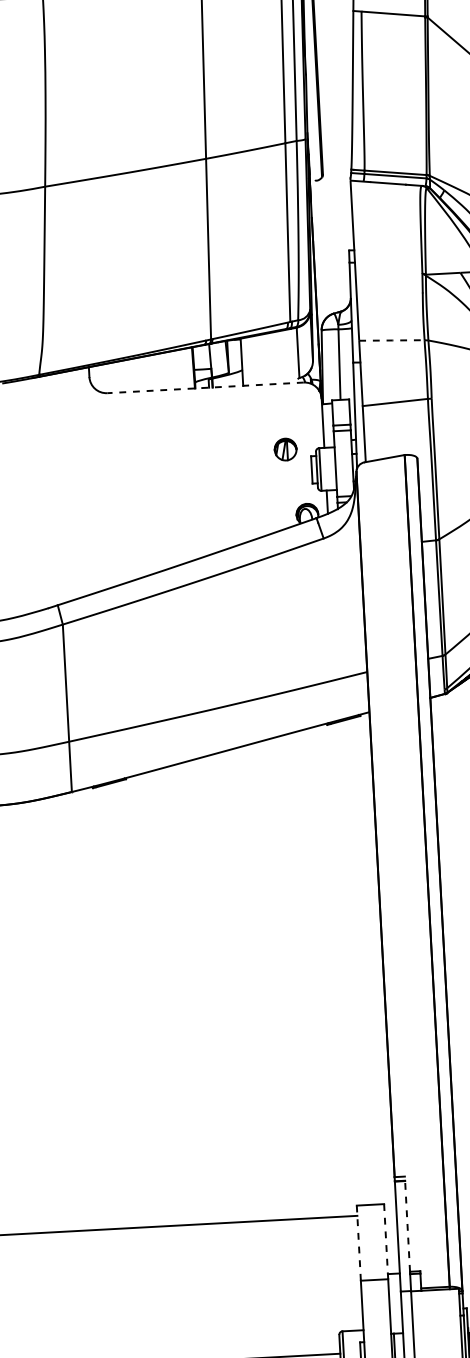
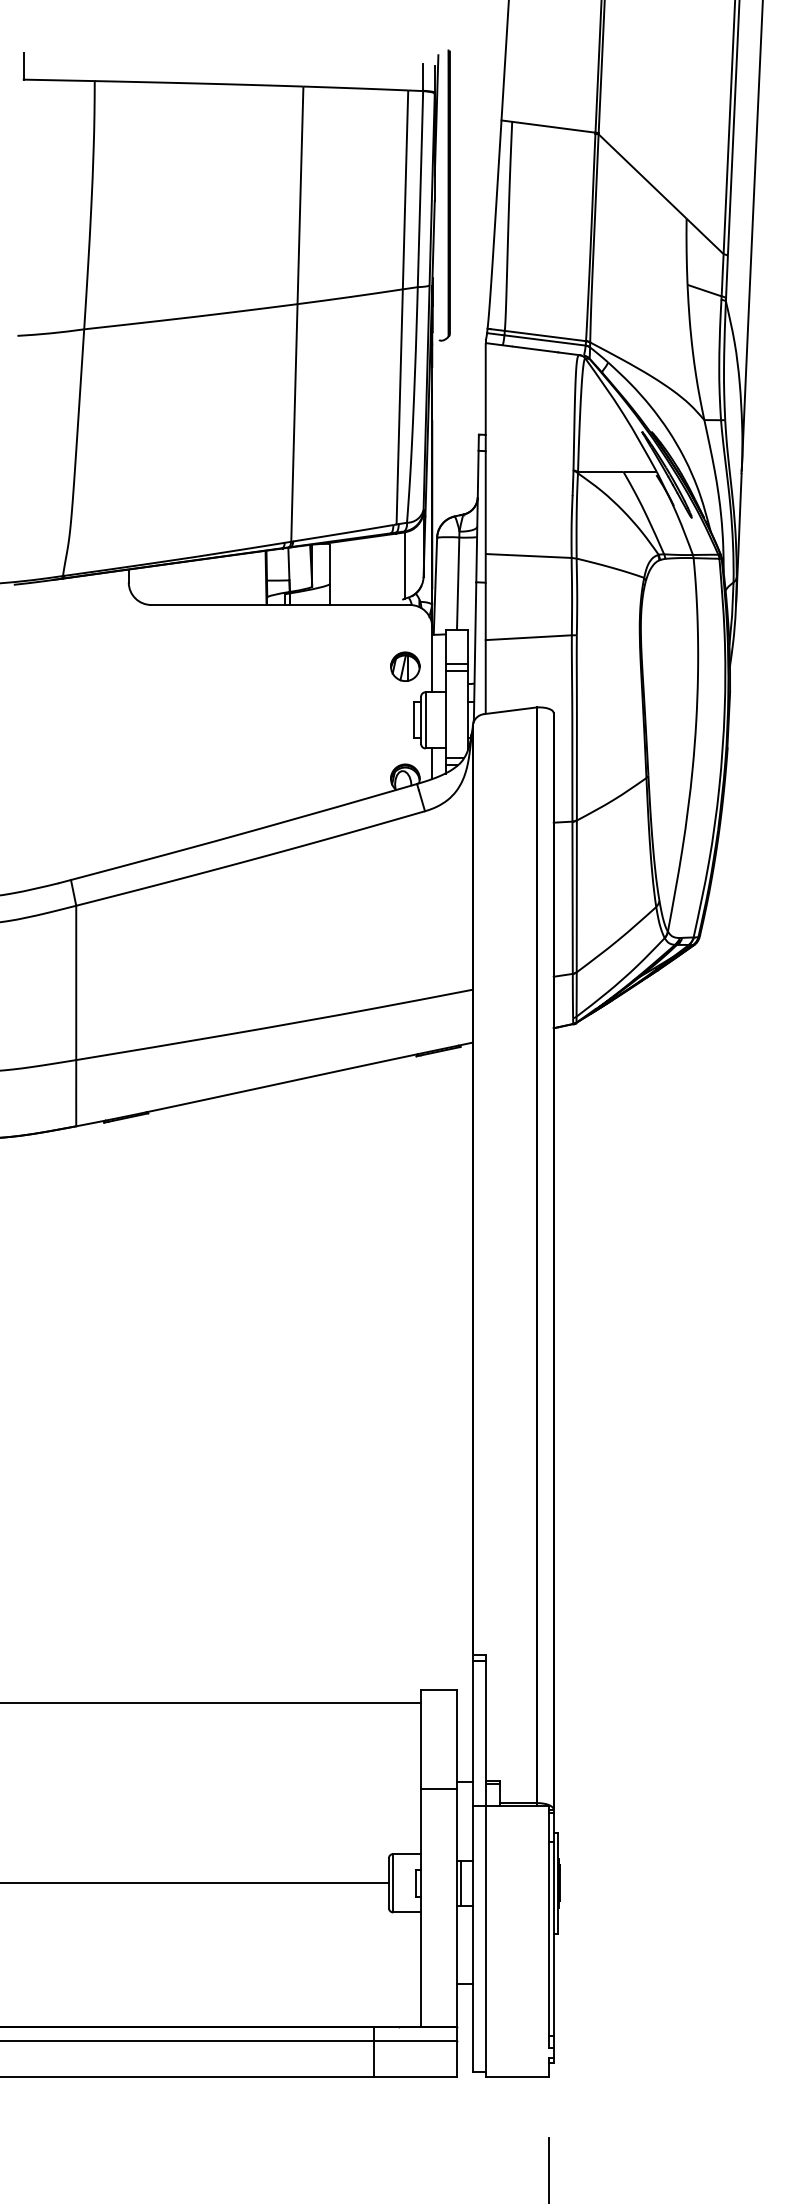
line: (391, 340) -> (528, 556), dashed -> solid
line: (205, 387) -> (280, 604), dashed -> solid
part: (285, 449) -> (405, 666), moved
line: (407, 1223) -> (486, 1717), dashed -> solid
line: (386, 1241) -> (457, 1739), dashed -> solid
line: (359, 1243) -> (421, 1739), dashed -> solid

